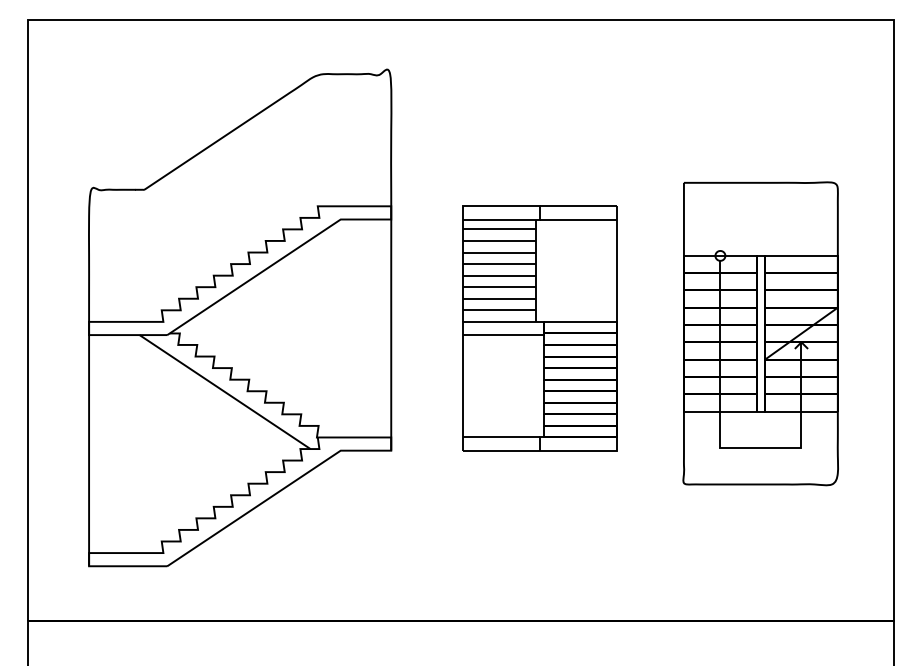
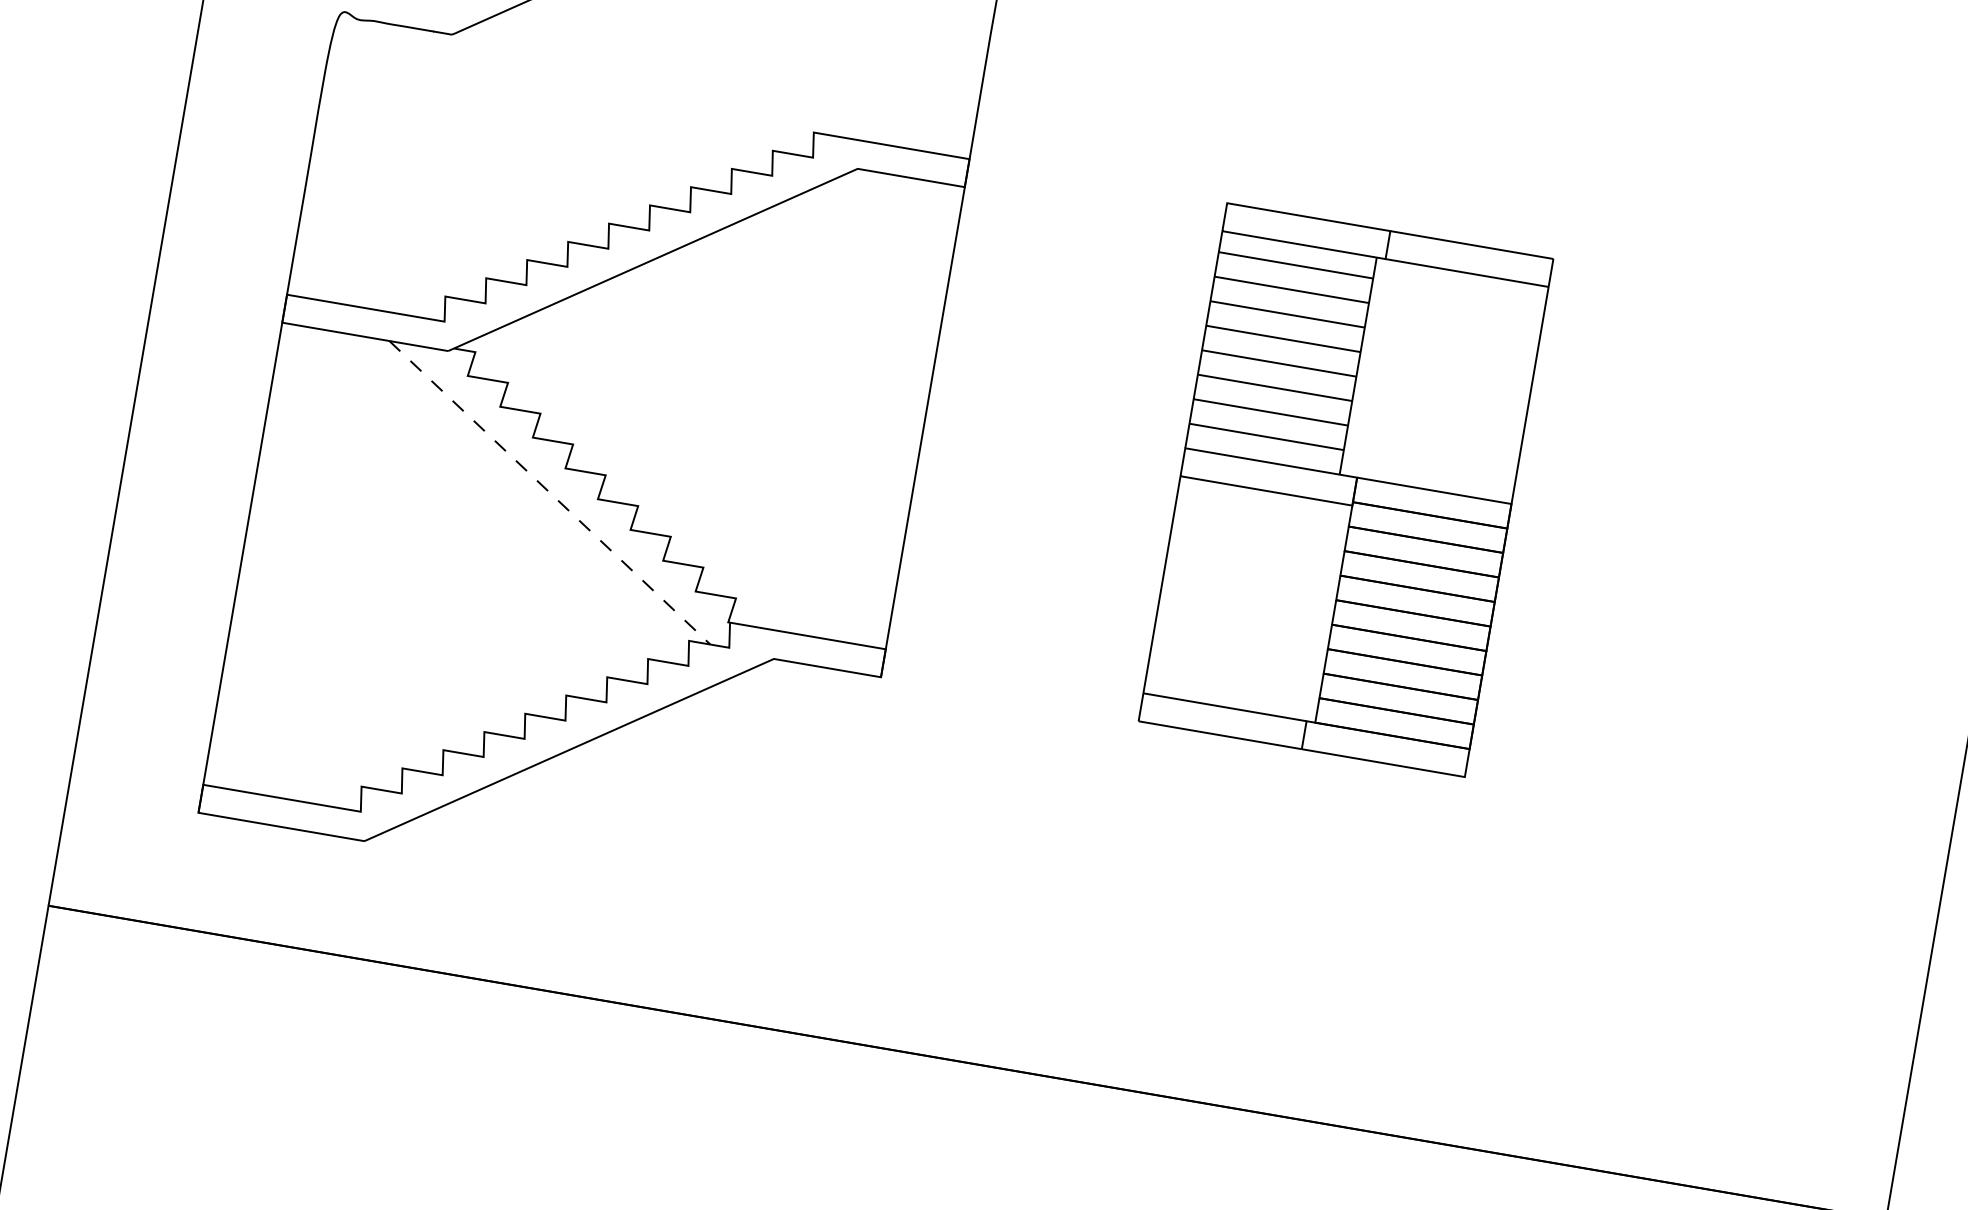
part: (539, 328) -> (1345, 490), moved
part: (760, 333) -> (1706, 562), removed
line: (225, 392) -> (550, 493), solid -> dashed

